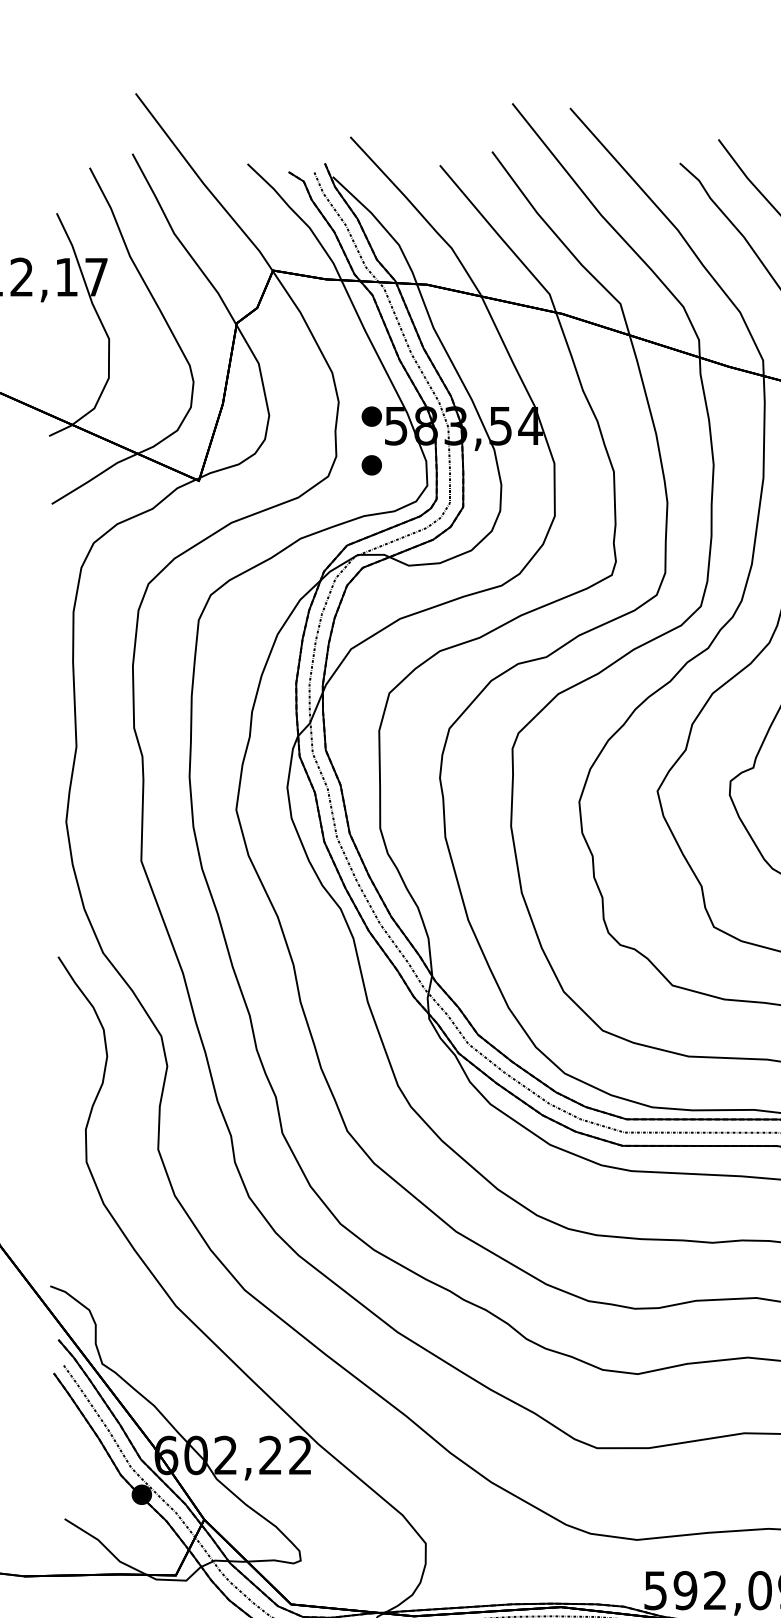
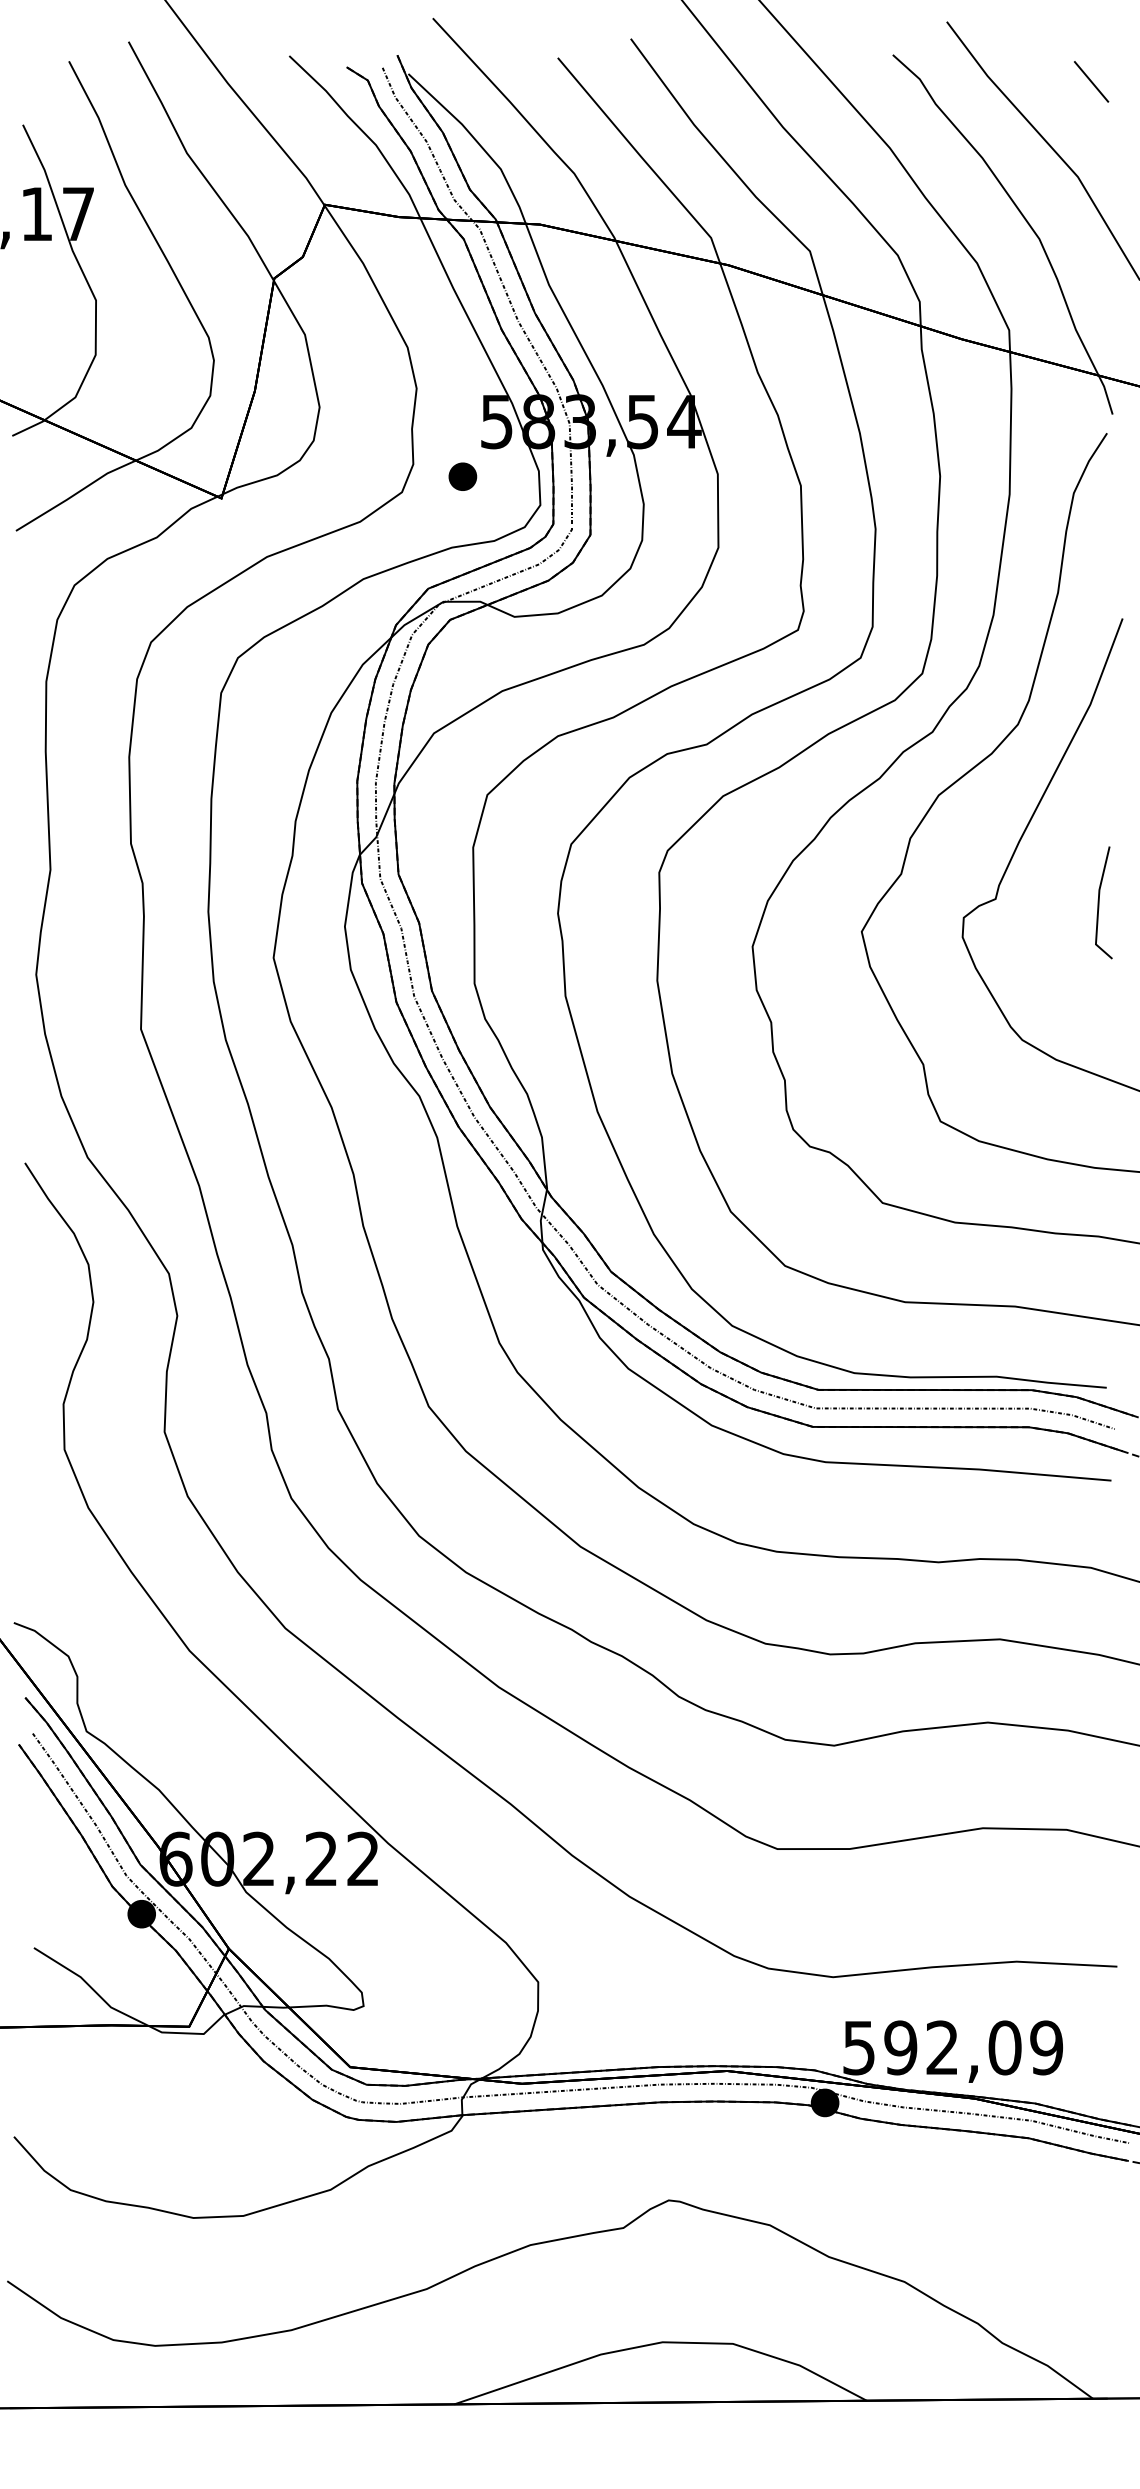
part: (371, 416) -> (462, 408), removed

